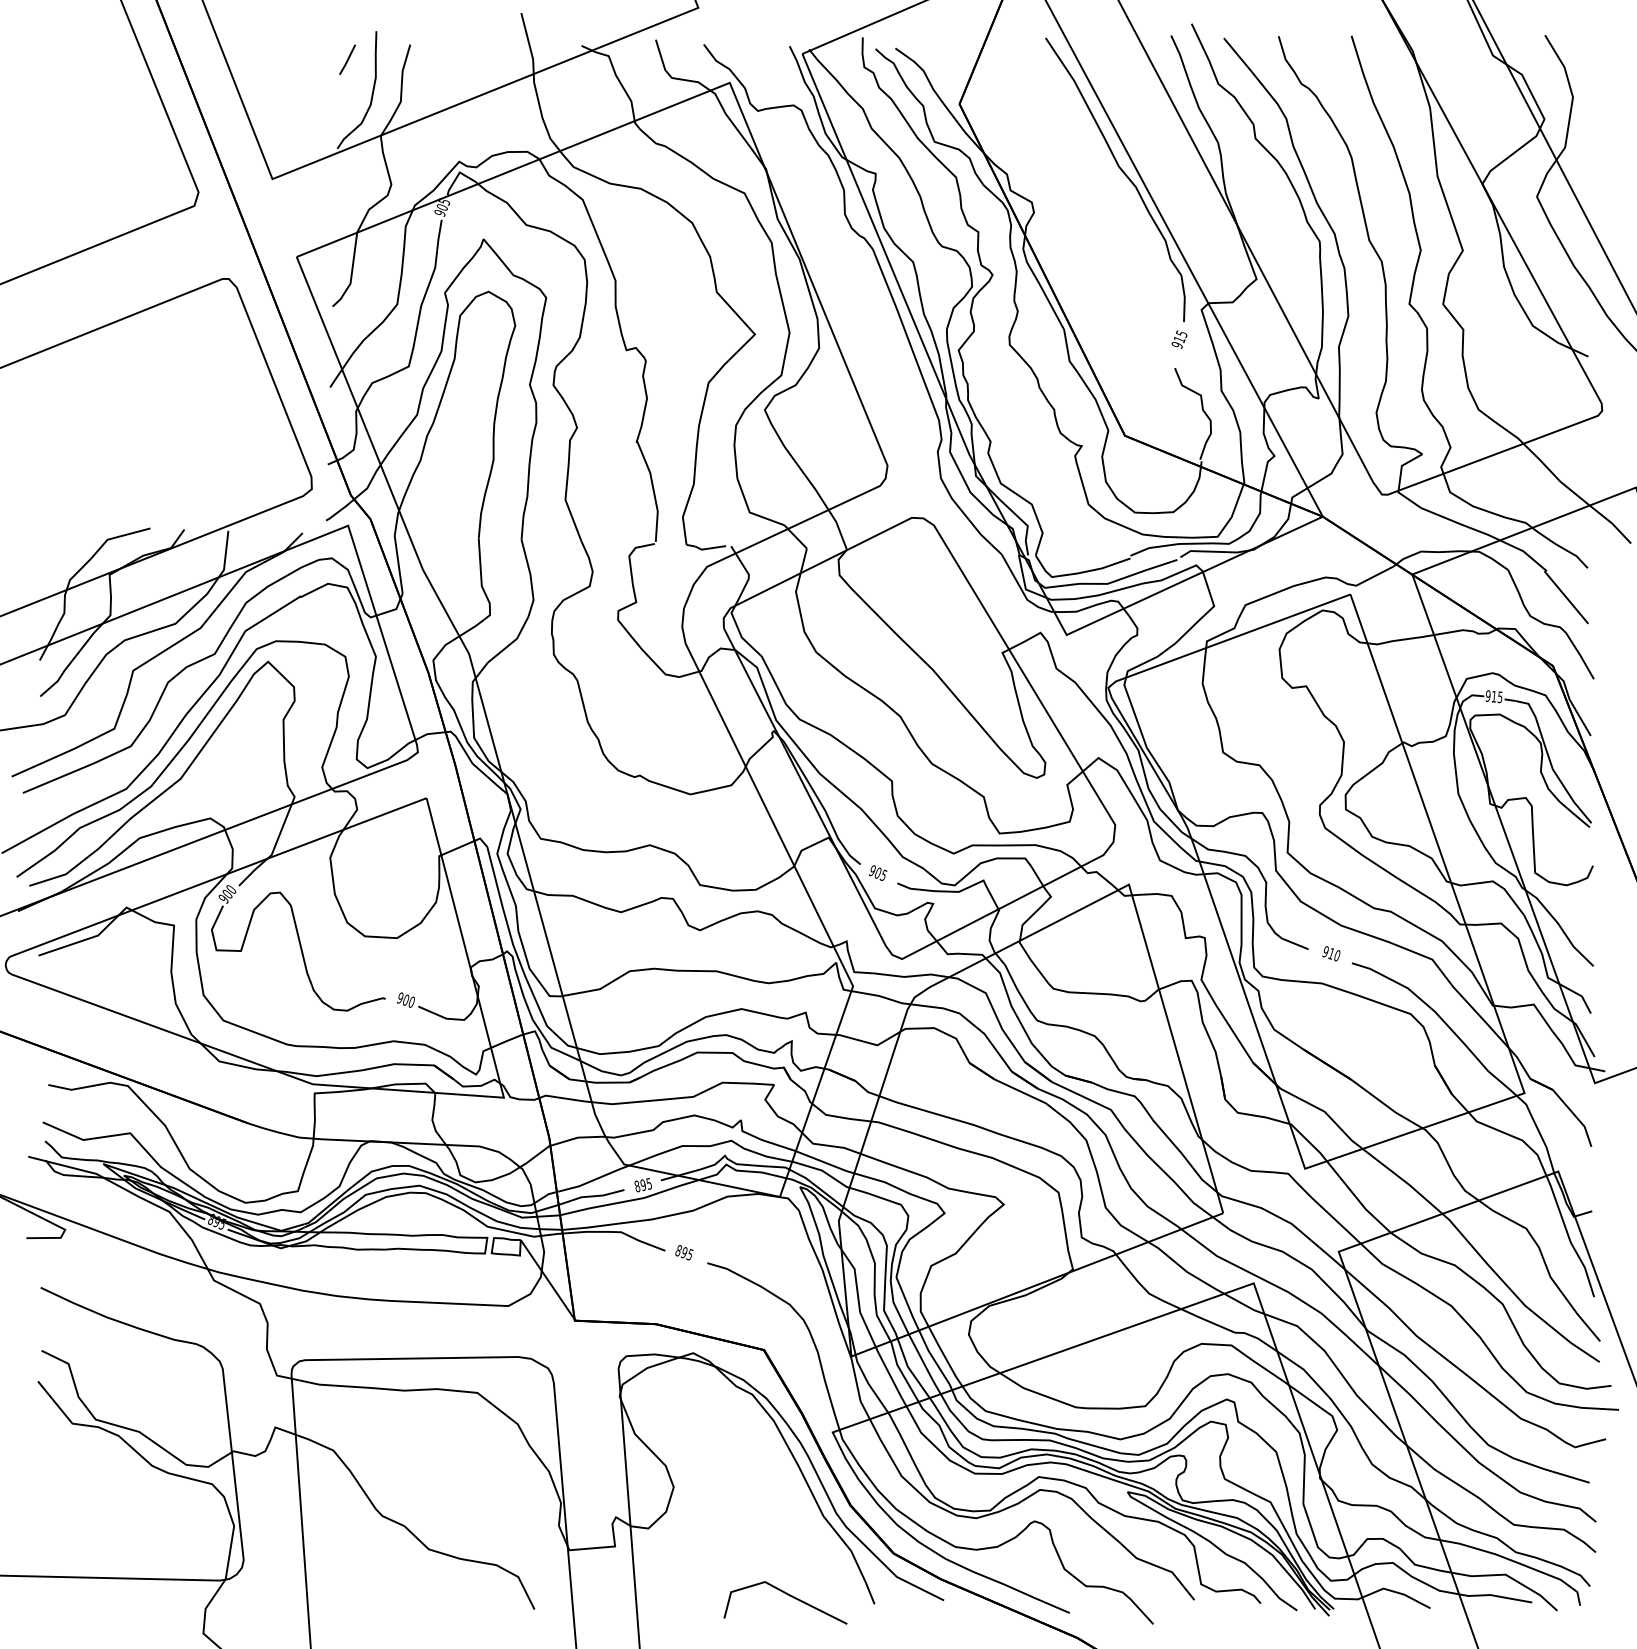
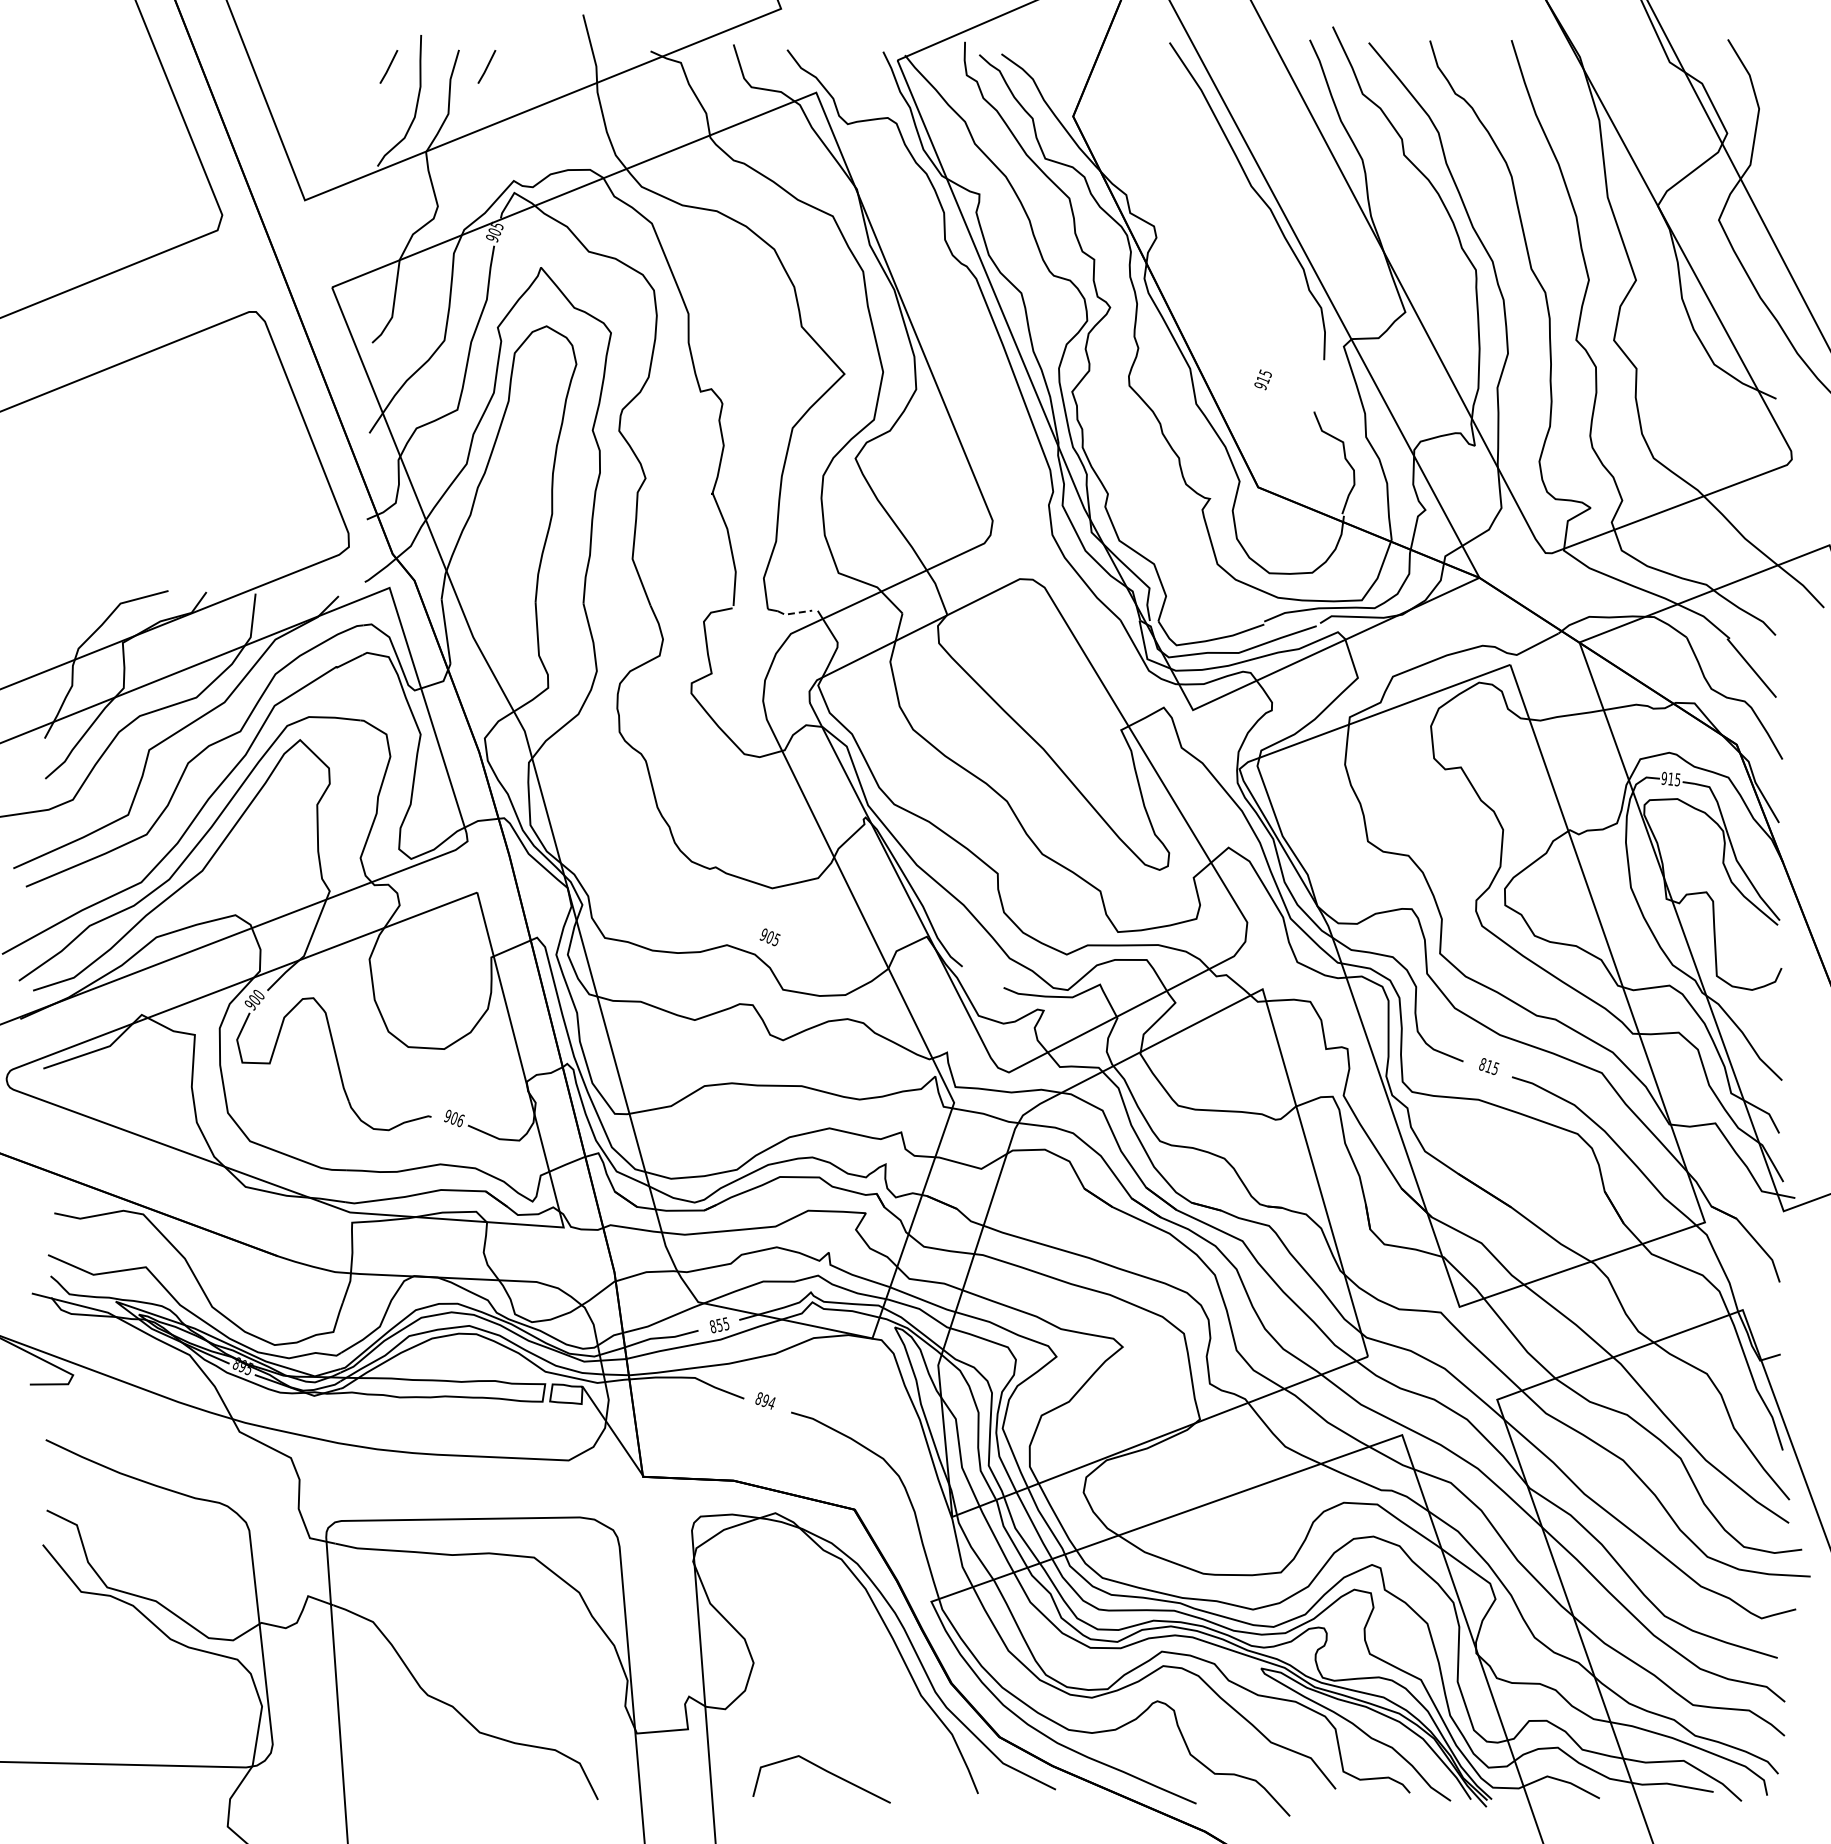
line: (434, 59) -> (486, 66), added
text: (1178, 339) -> (1262, 379), moved
line: (709, 548) -> (793, 613), solid -> dashed
text: (877, 873) -> (769, 937), moved
text: (1330, 953) -> (1488, 1066), 910 -> 815
text: (412, 1002) -> (461, 1120), 900 -> 906
text: (643, 1184) -> (719, 1324), 895 -> 855
text: (689, 1254) -> (771, 1402), 895 -> 894
line: (788, 1595) -> (825, 1771), moved

